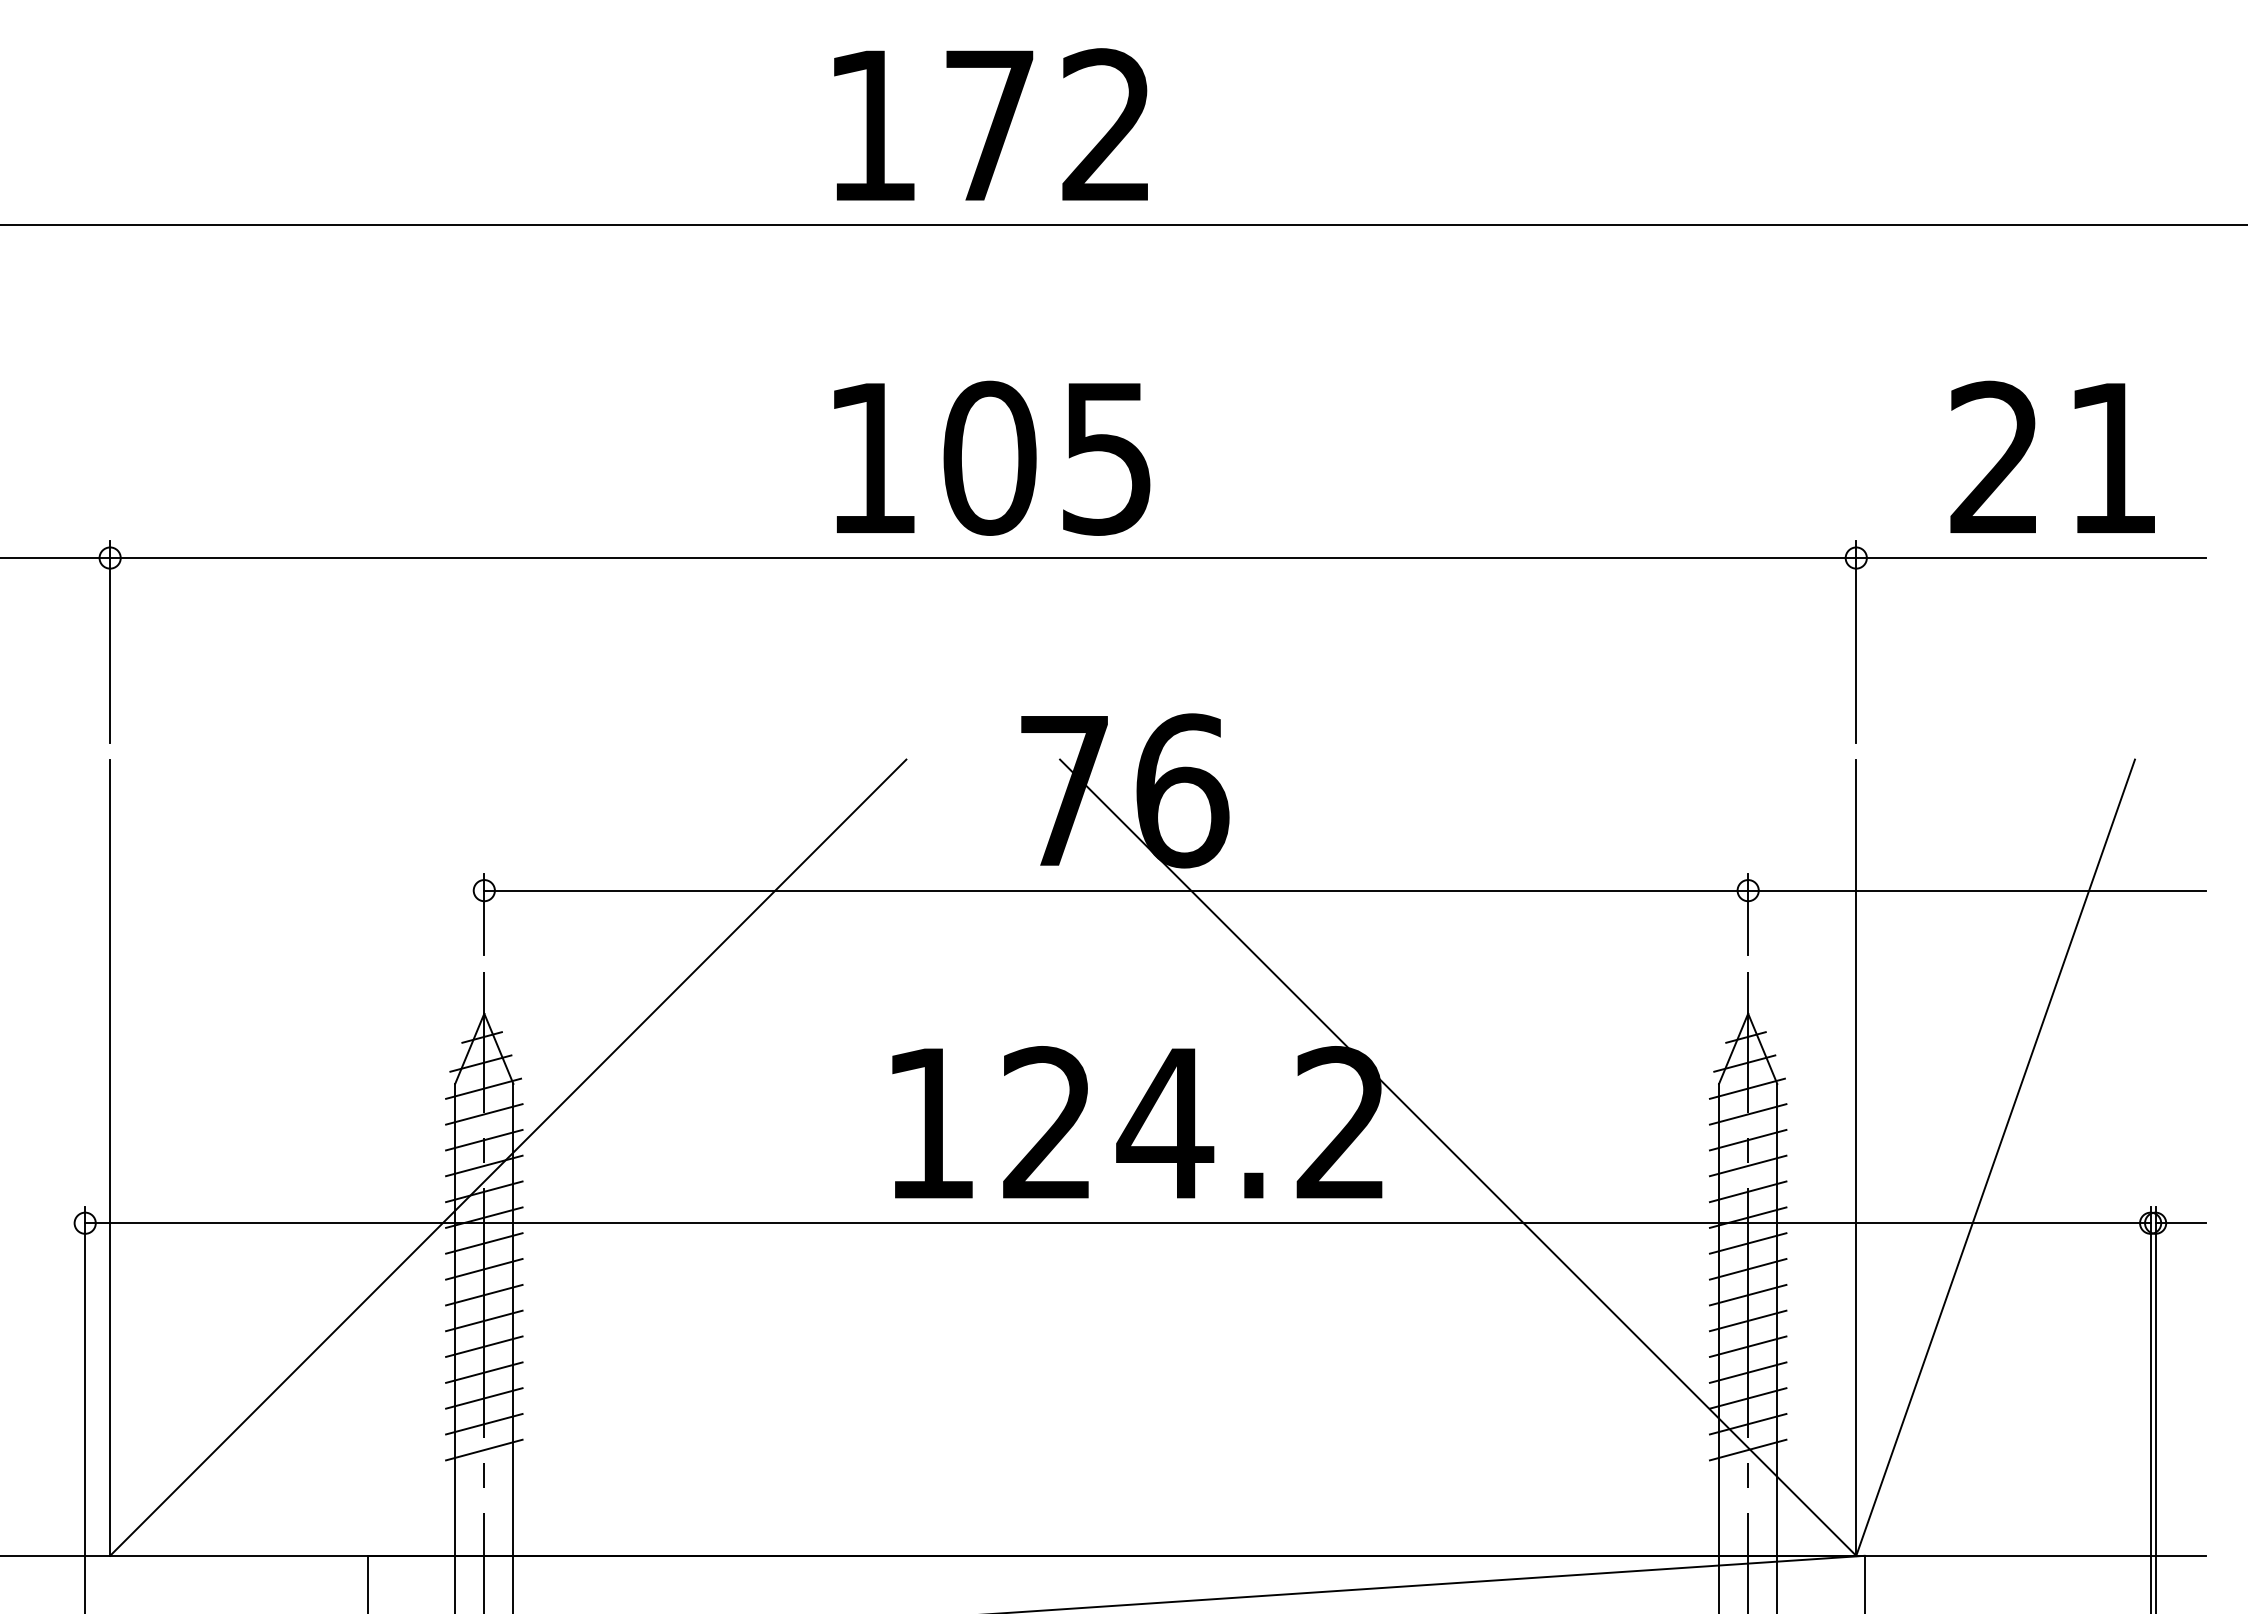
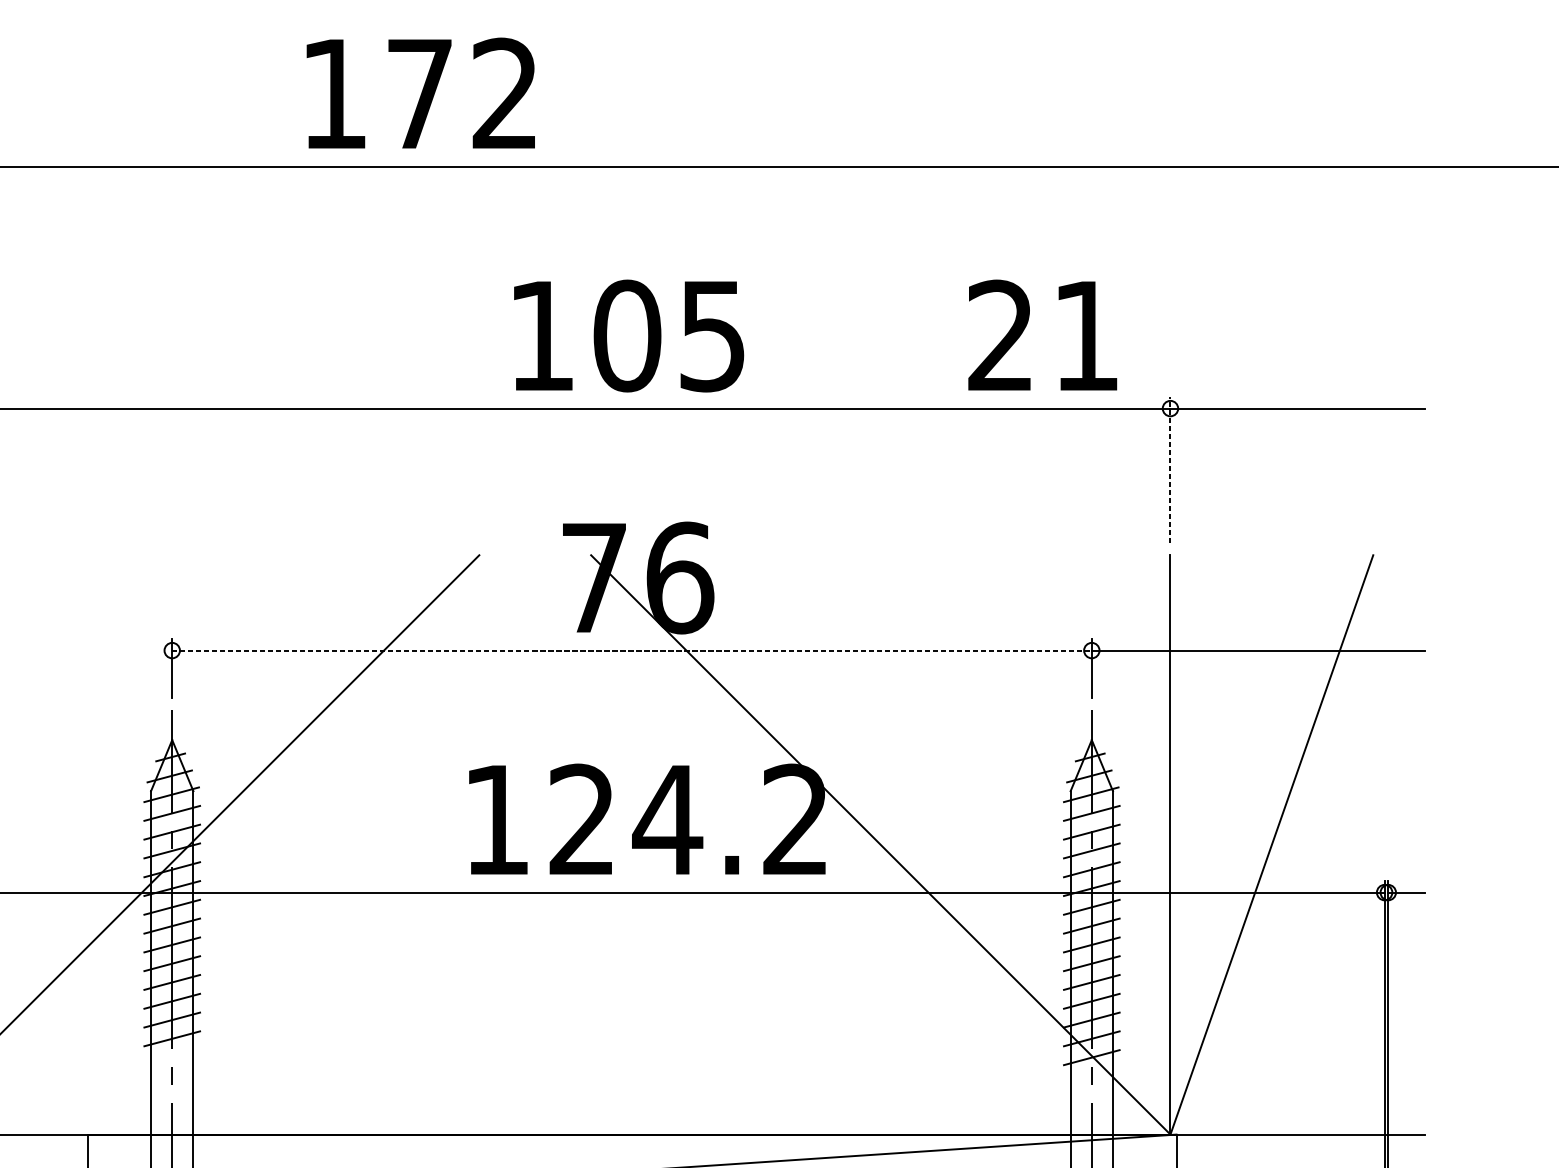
text: (990, 124) -> (420, 93), moved
text: (2052, 456) -> (1042, 334), moved
text: (992, 457) -> (629, 335), moved
line: (1856, 642) -> (1170, 470), solid -> dashed
line: (1116, 890) -> (632, 650), solid -> dashed
line: (484, 1449) -> (172, 1057), removed

